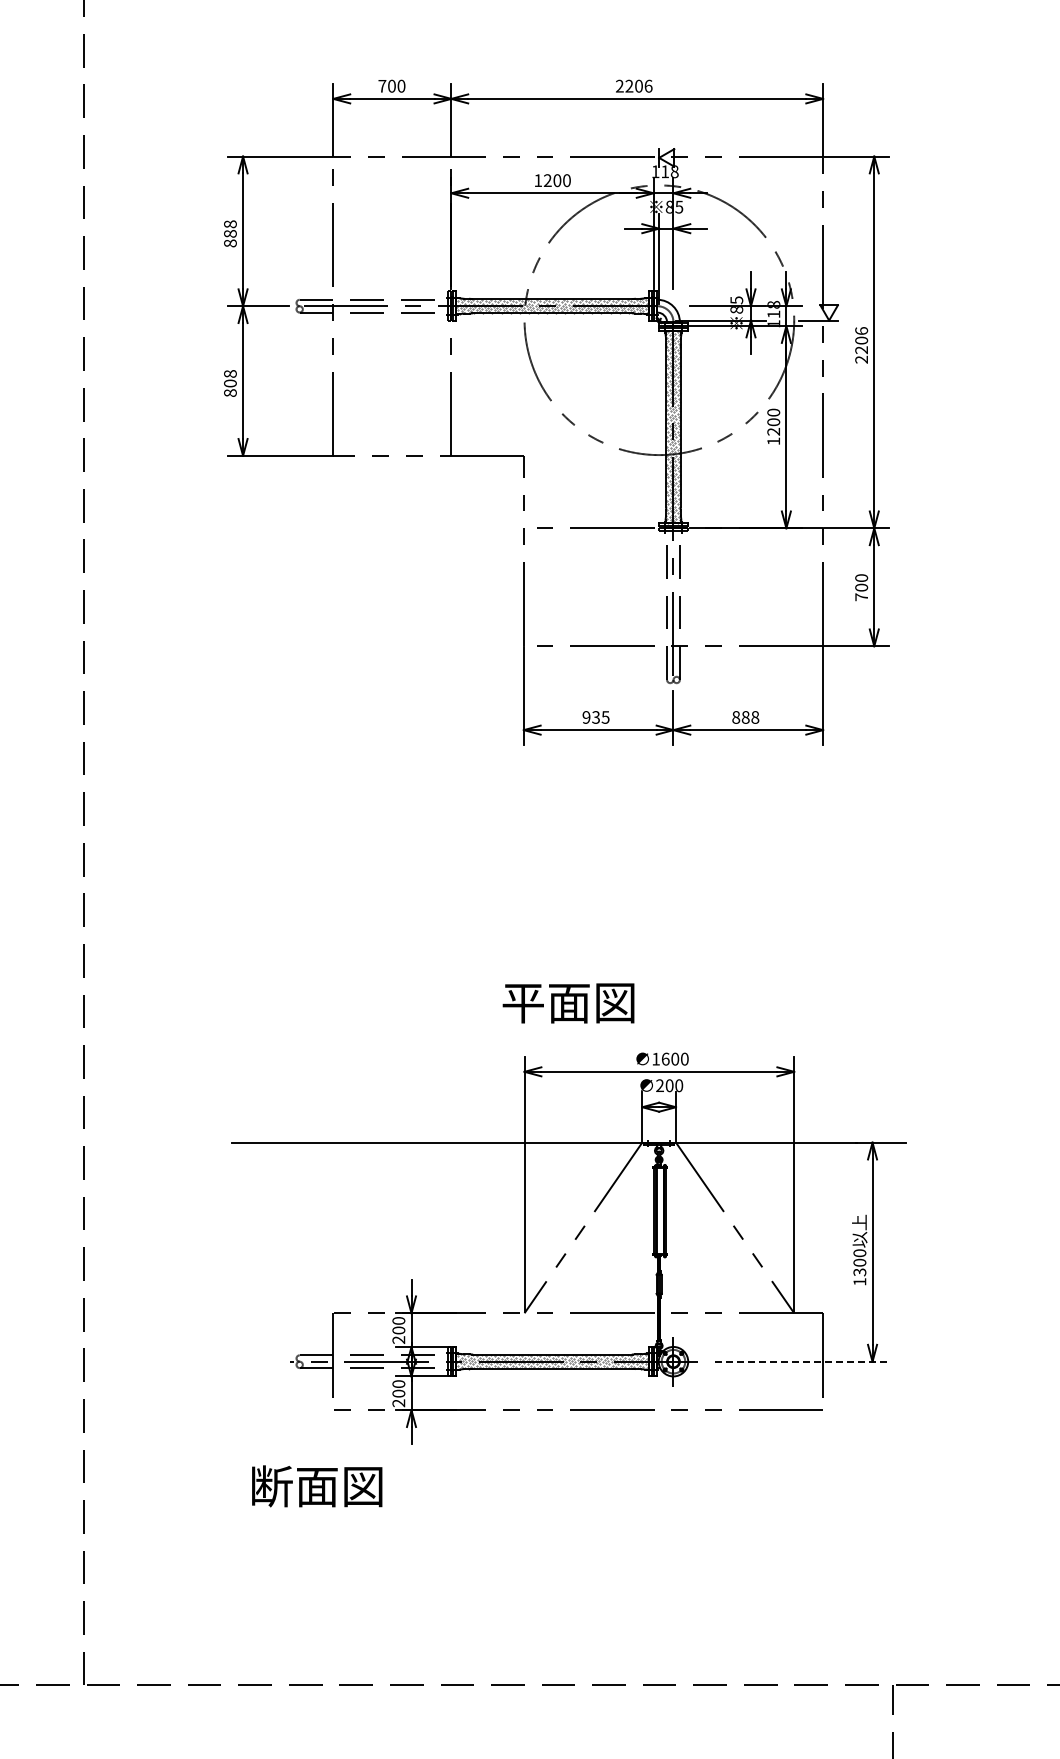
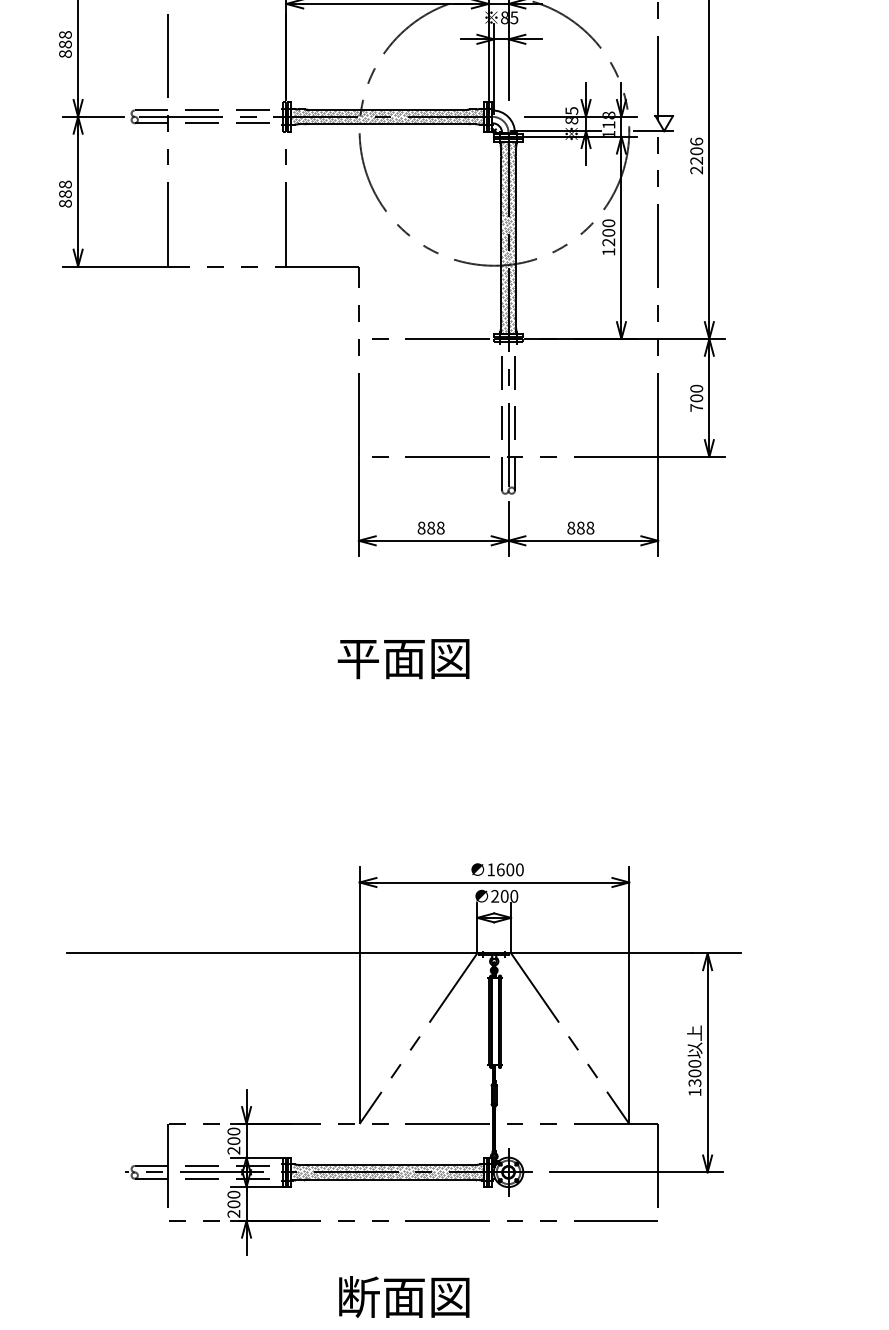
text: (230, 383) -> (65, 194), 808 -> 888
text: (595, 717) -> (430, 528), 935 -> 888
text: (568, 1003) -> (403, 659), moved
line: (801, 1361) -> (636, 1172), dashed -> solid
text: (317, 1486) -> (404, 1297), moved

